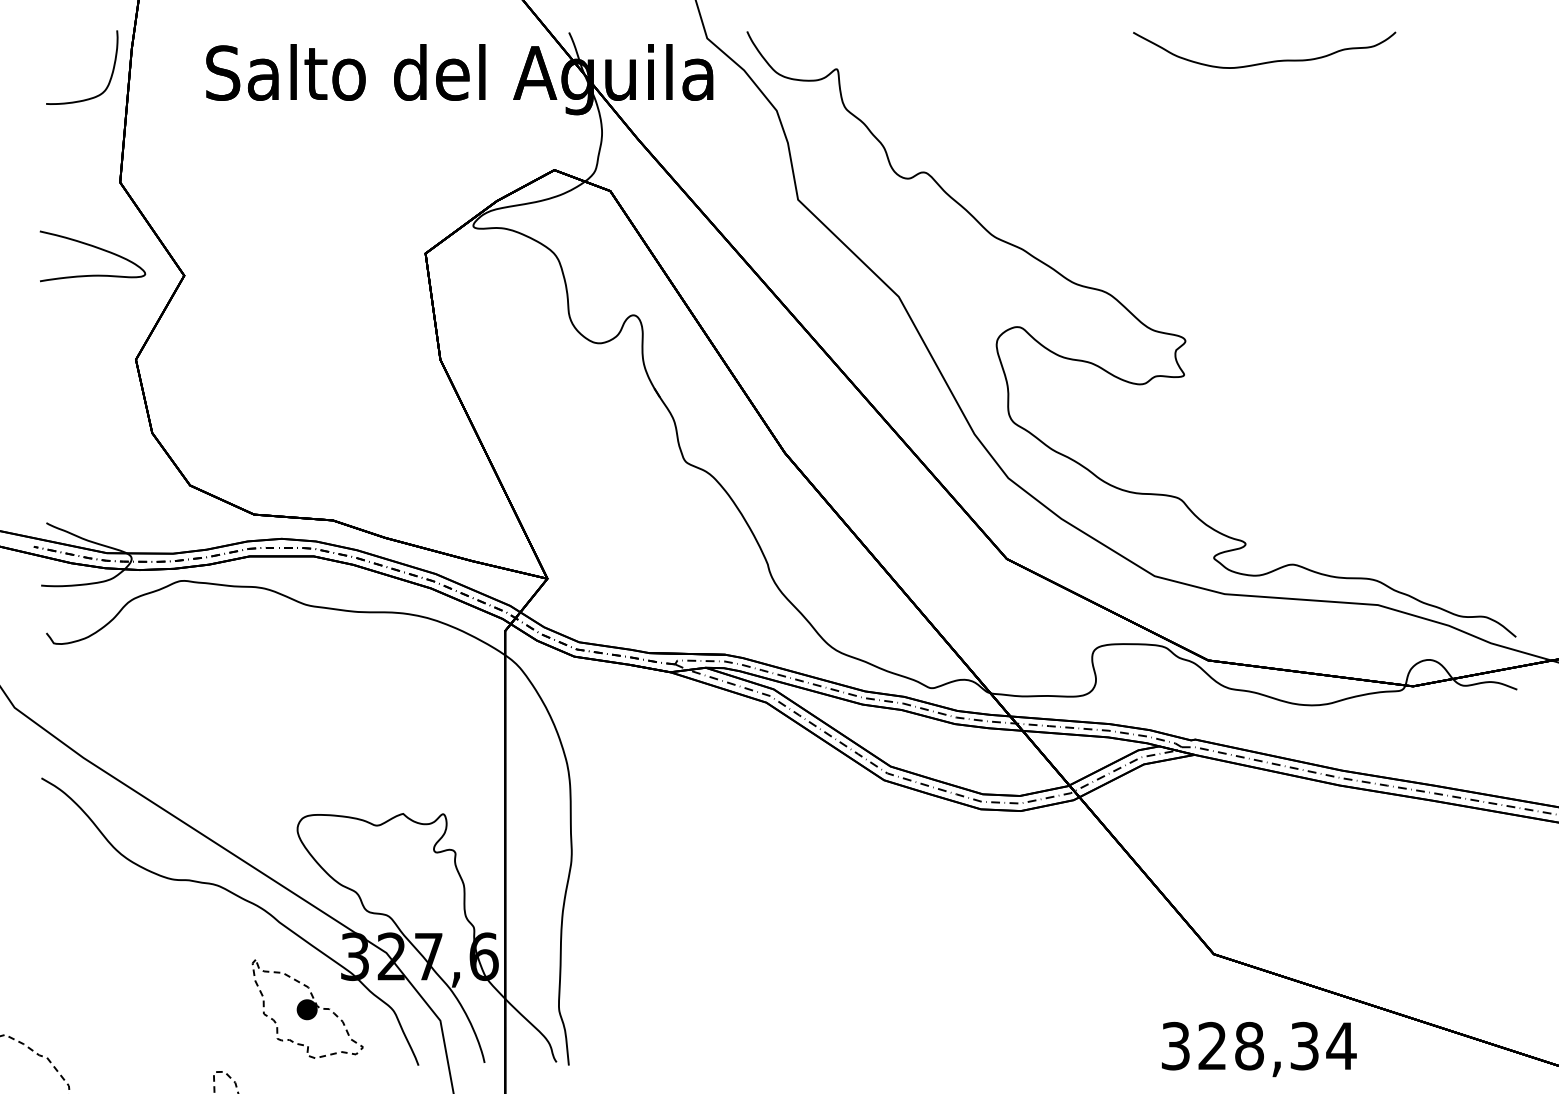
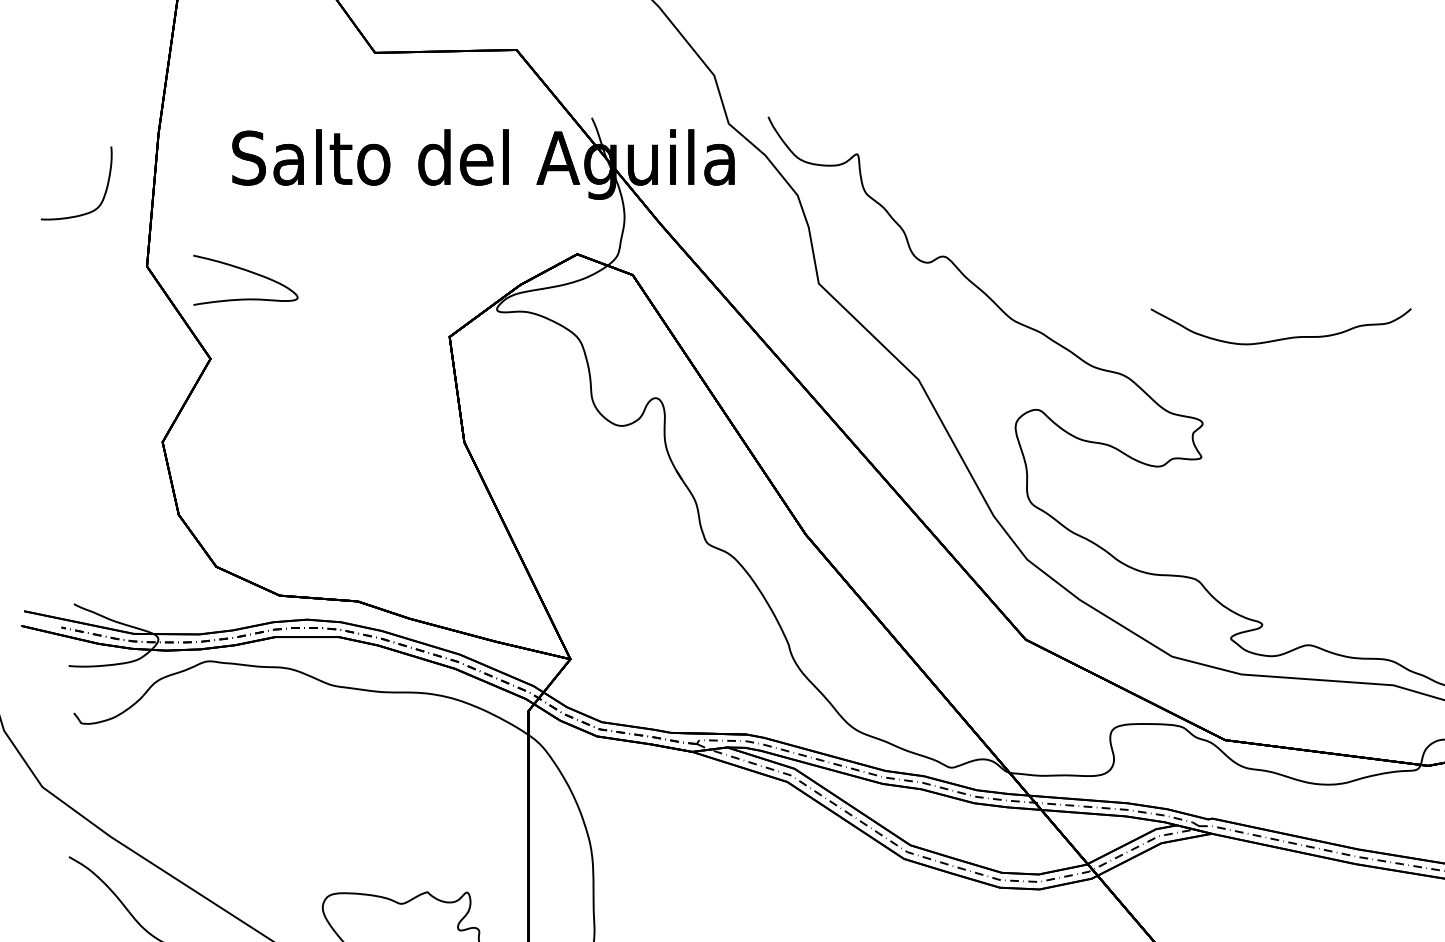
curve: (1267, 61) -> (1283, 337), moved
curve: (110, 76) -> (104, 192), moved
curve: (96, 248) -> (249, 272), moved

